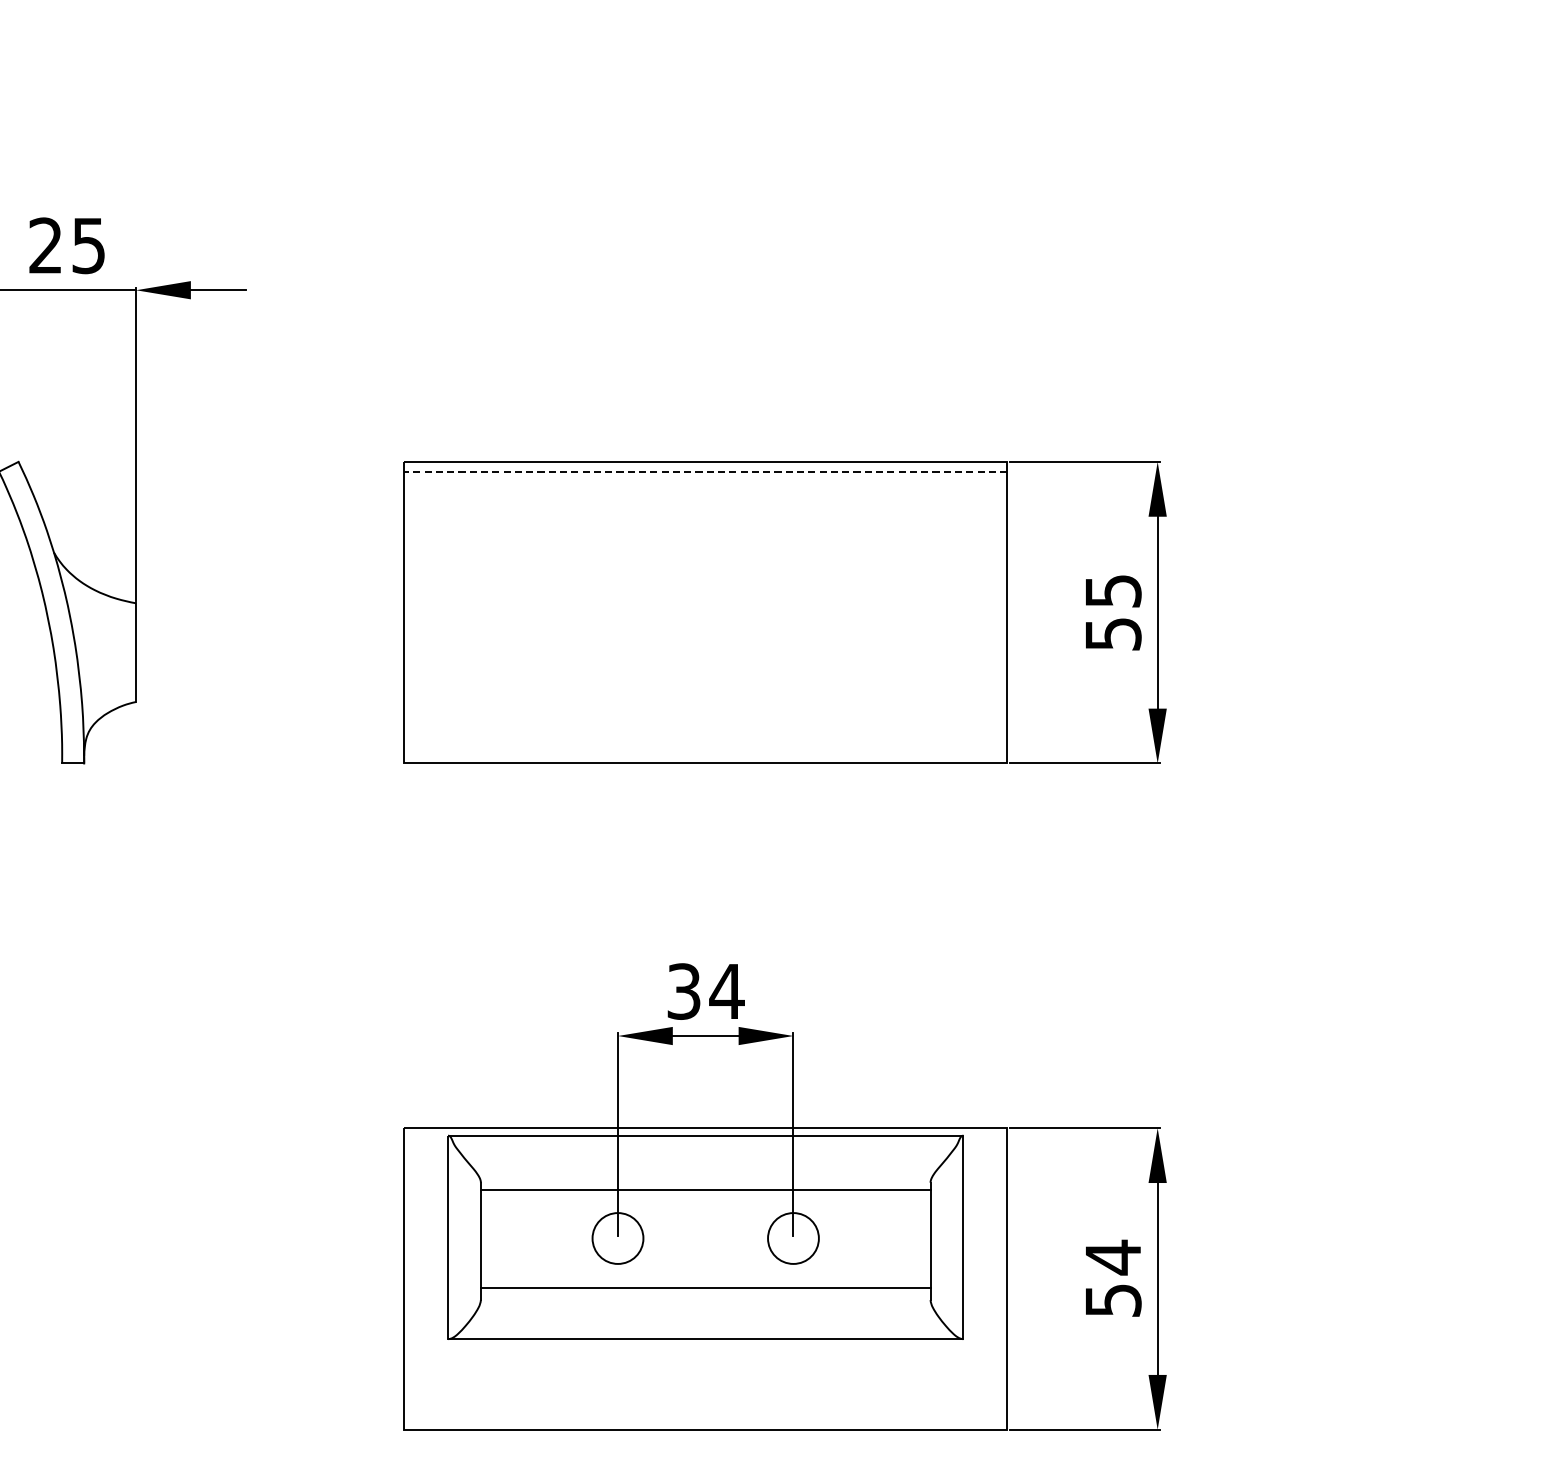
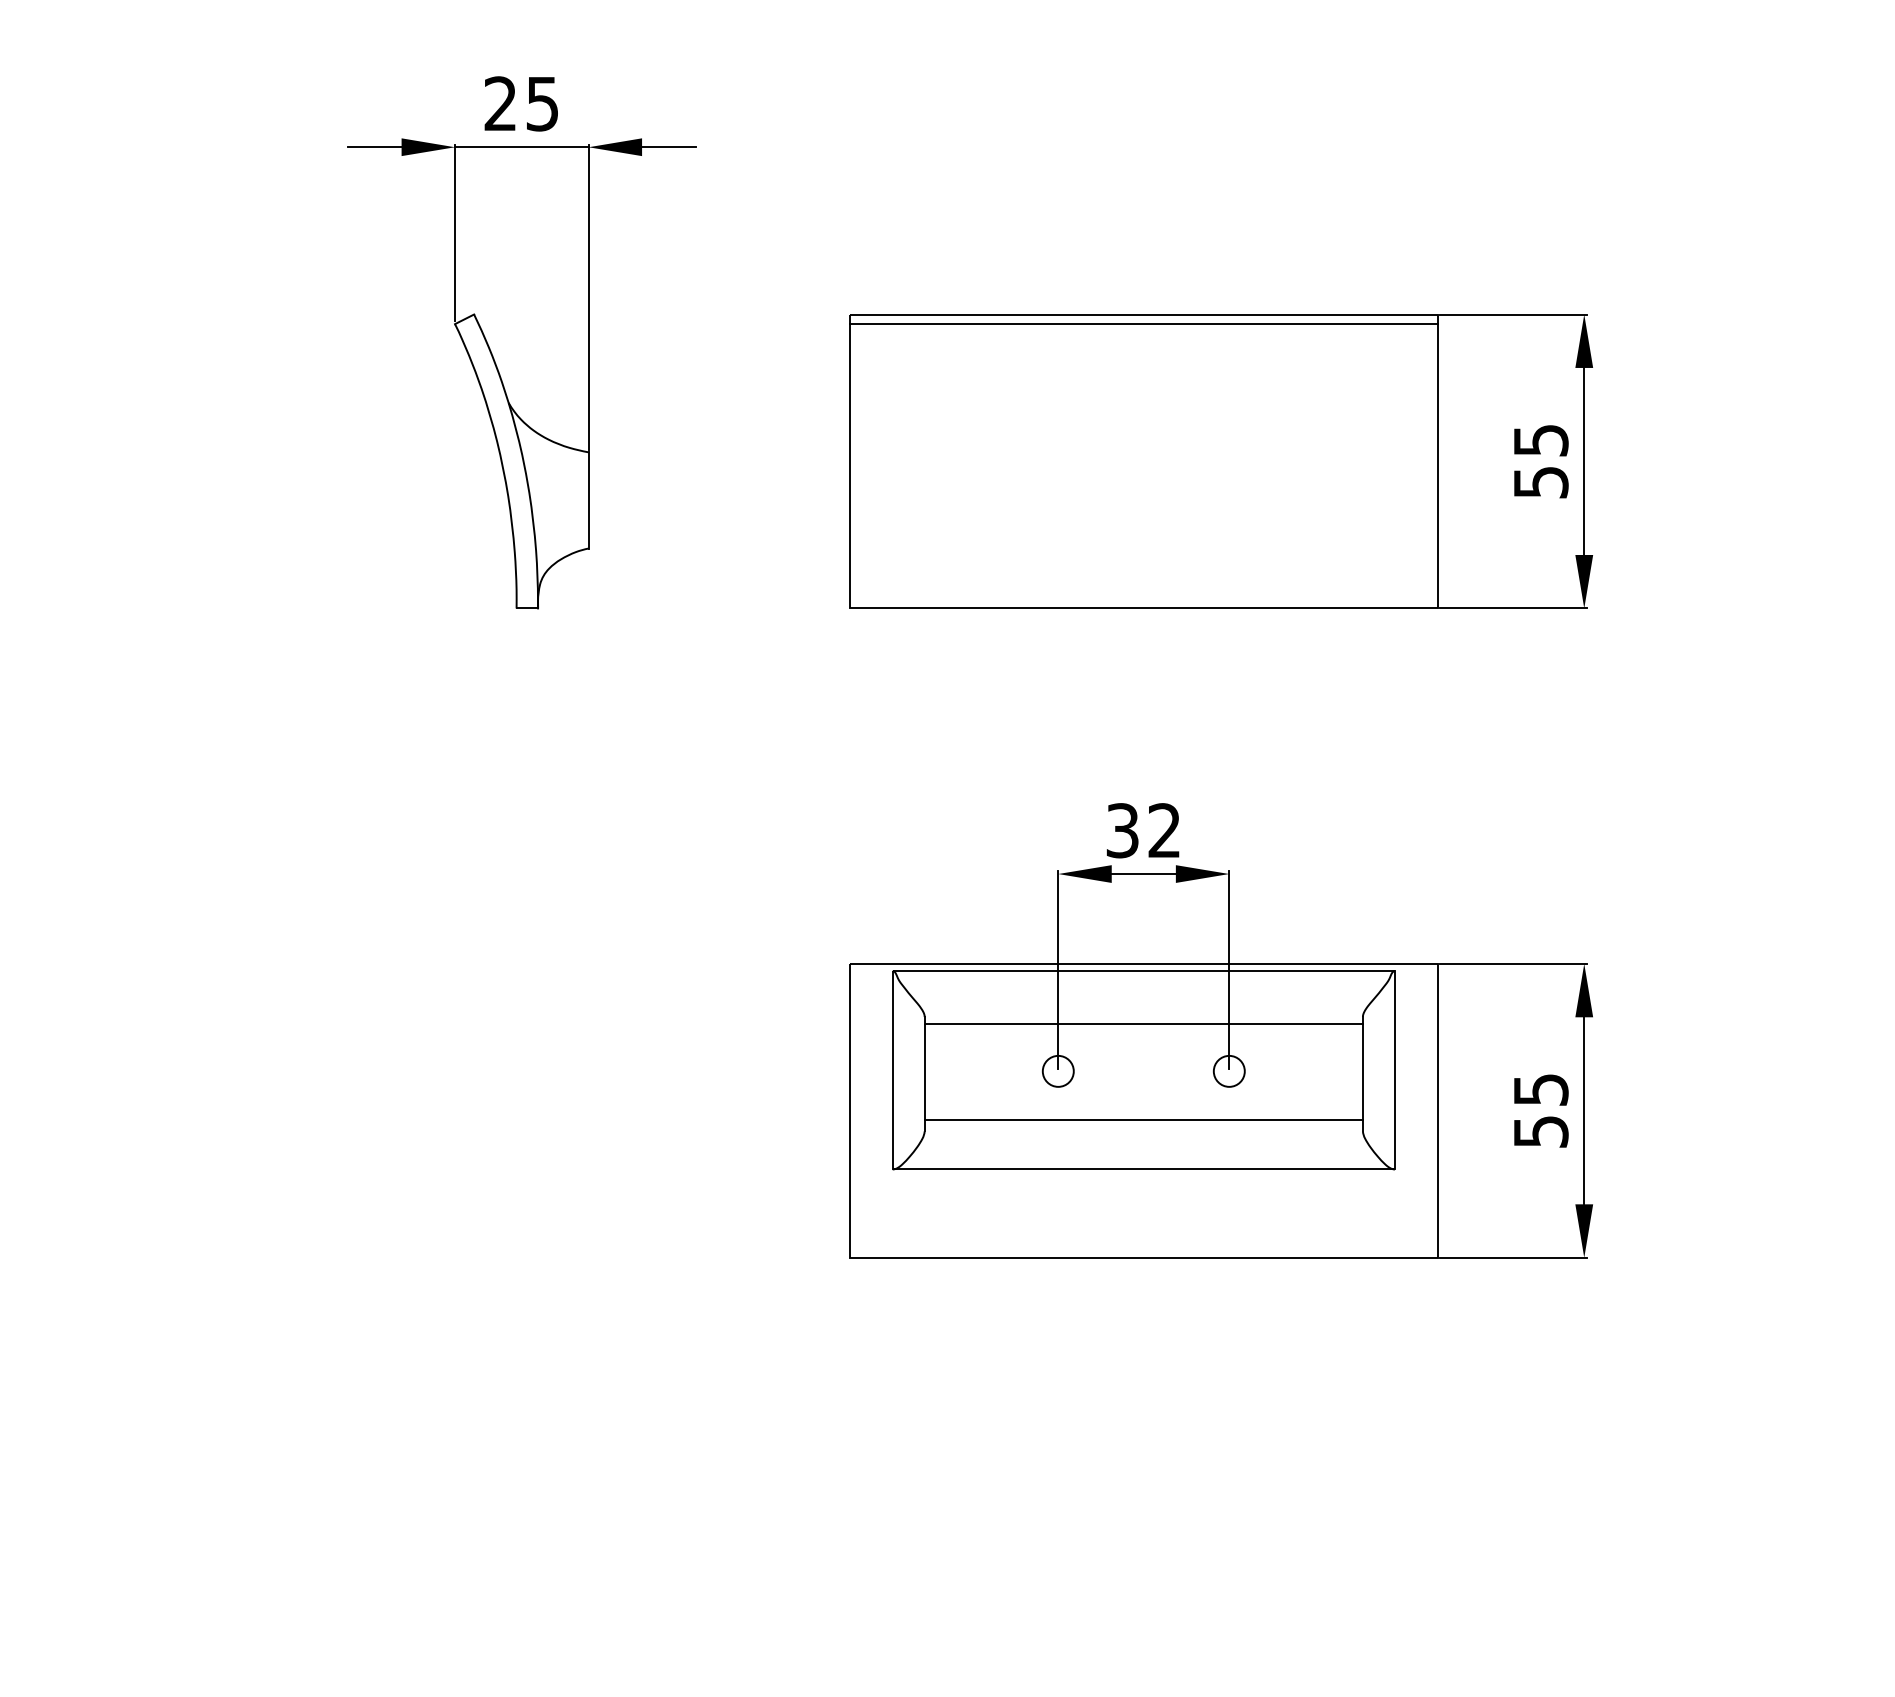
line: (705, 472) -> (1143, 324), dashed -> solid
text: (726, 991) -> (1164, 830), 34 -> 32
circle: (617, 1237) -> (1057, 1070), size x0.62
circle: (792, 1237) -> (1228, 1070), size x0.62
text: (1113, 1257) -> (1541, 1089), 54 -> 55

